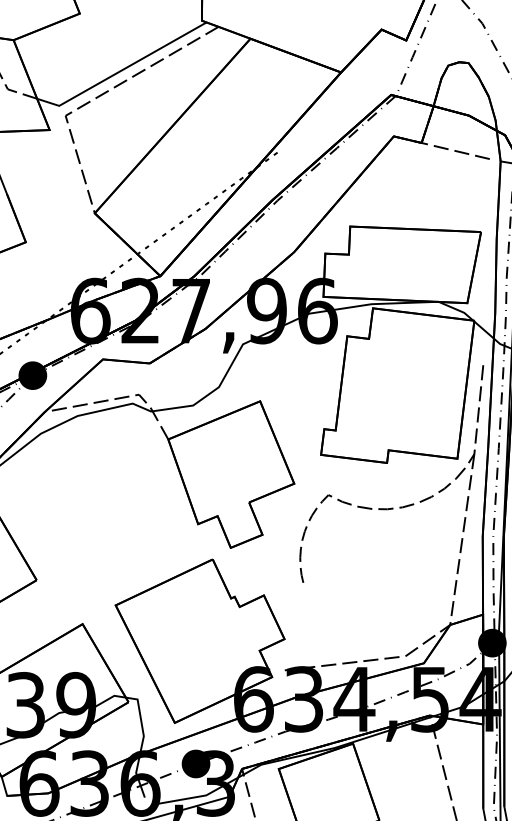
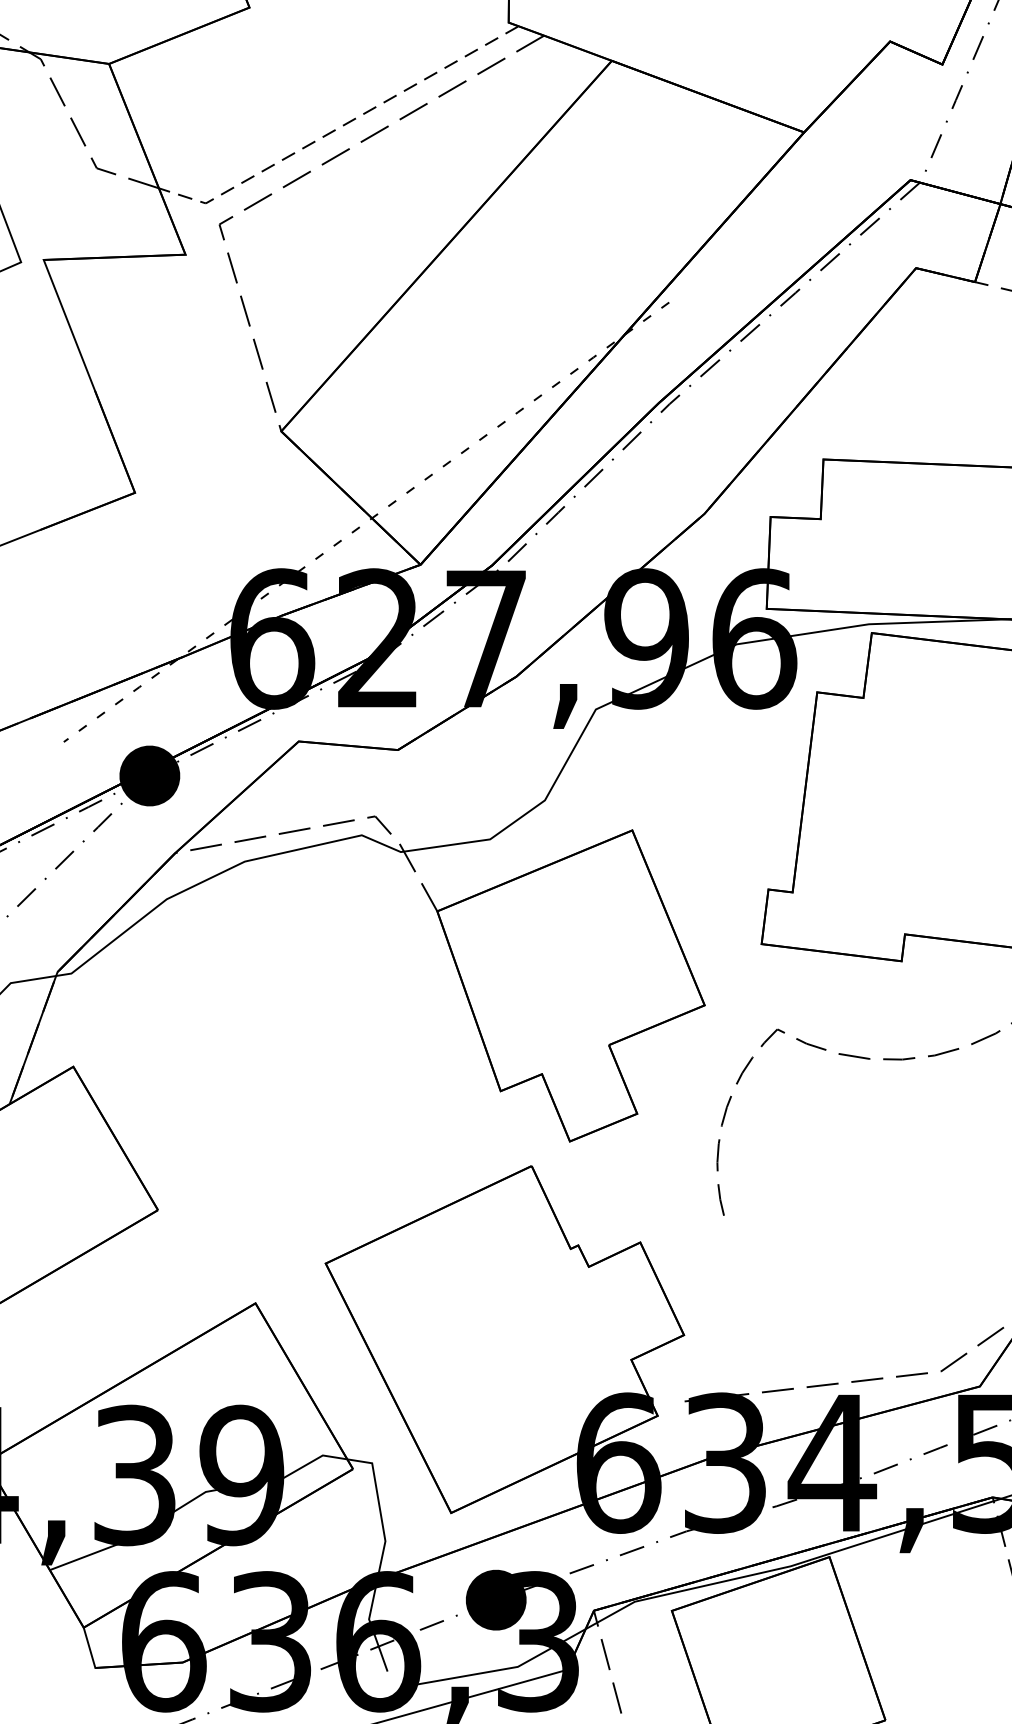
line: (122, 69) -> (340, 126), solid -> dashed

